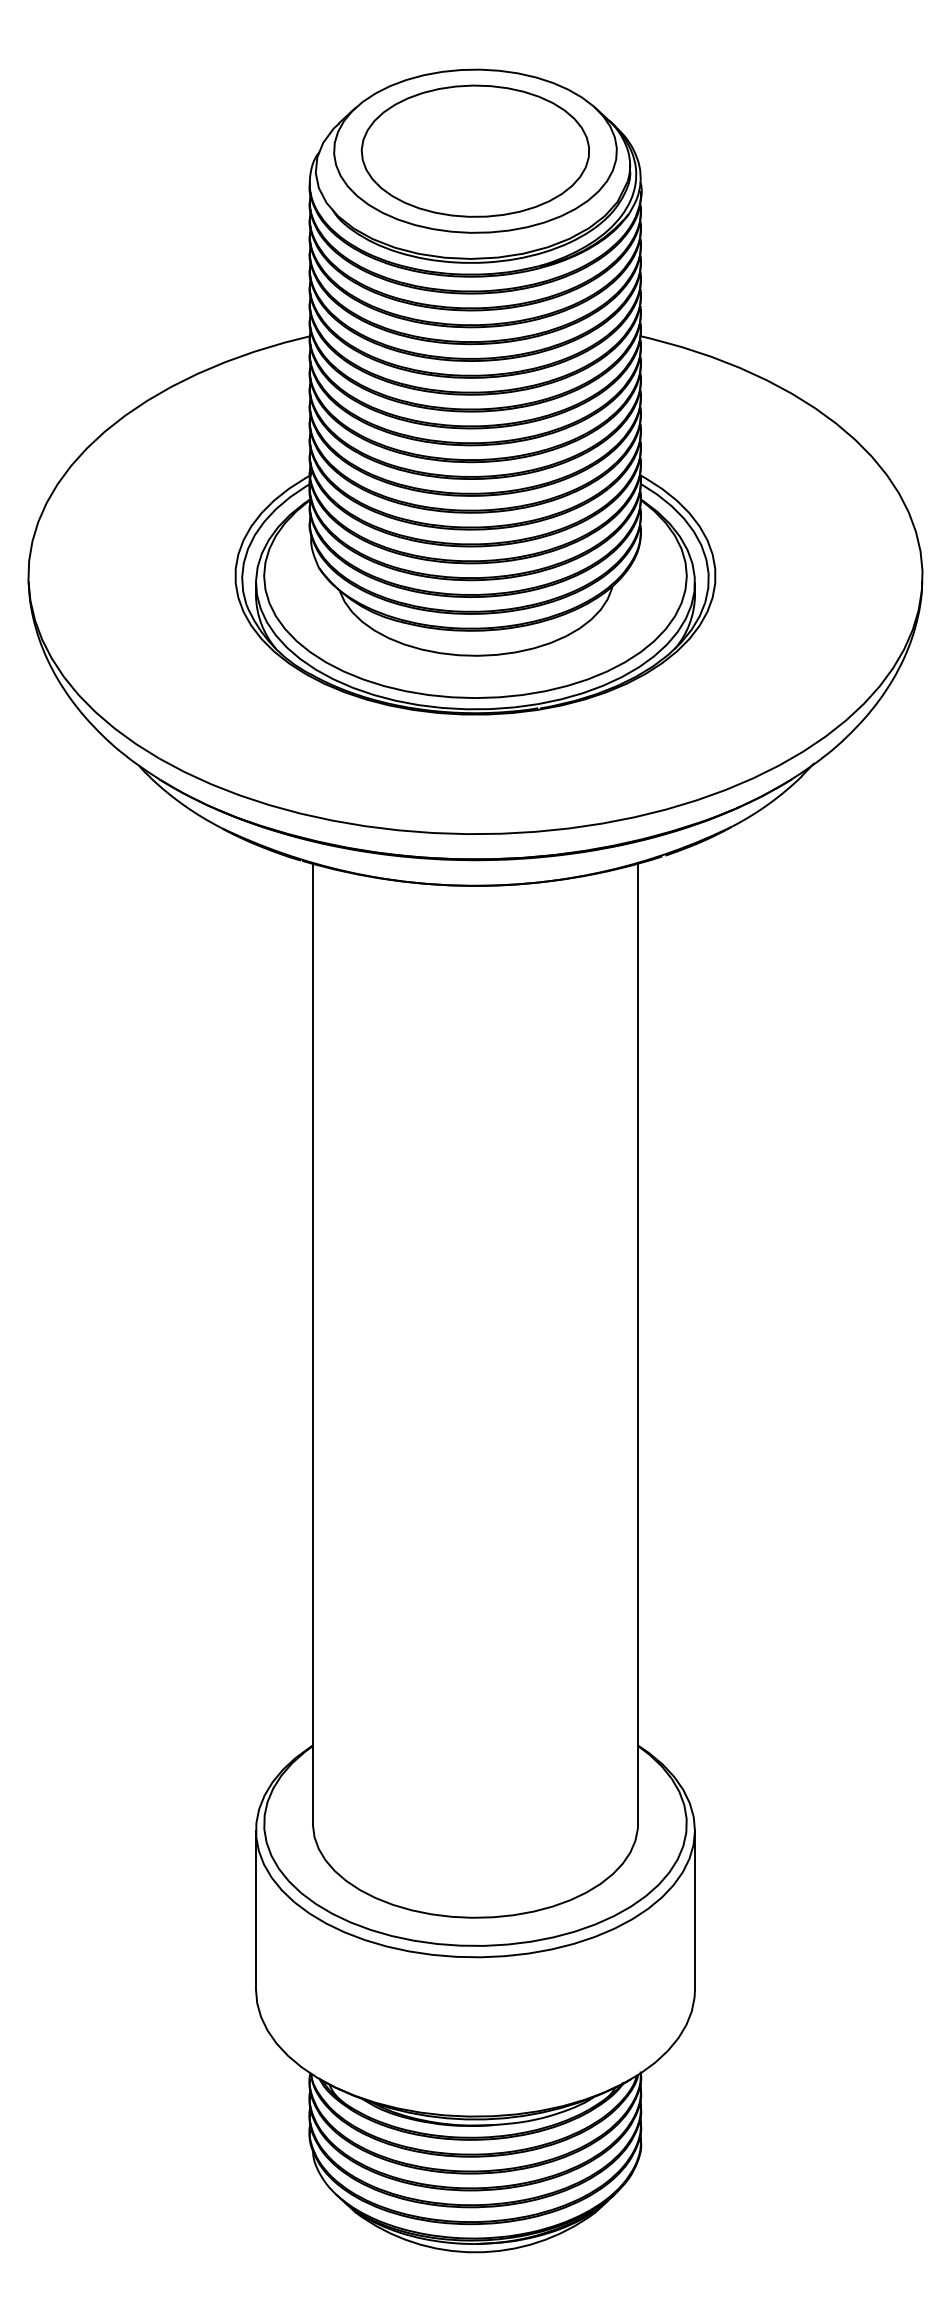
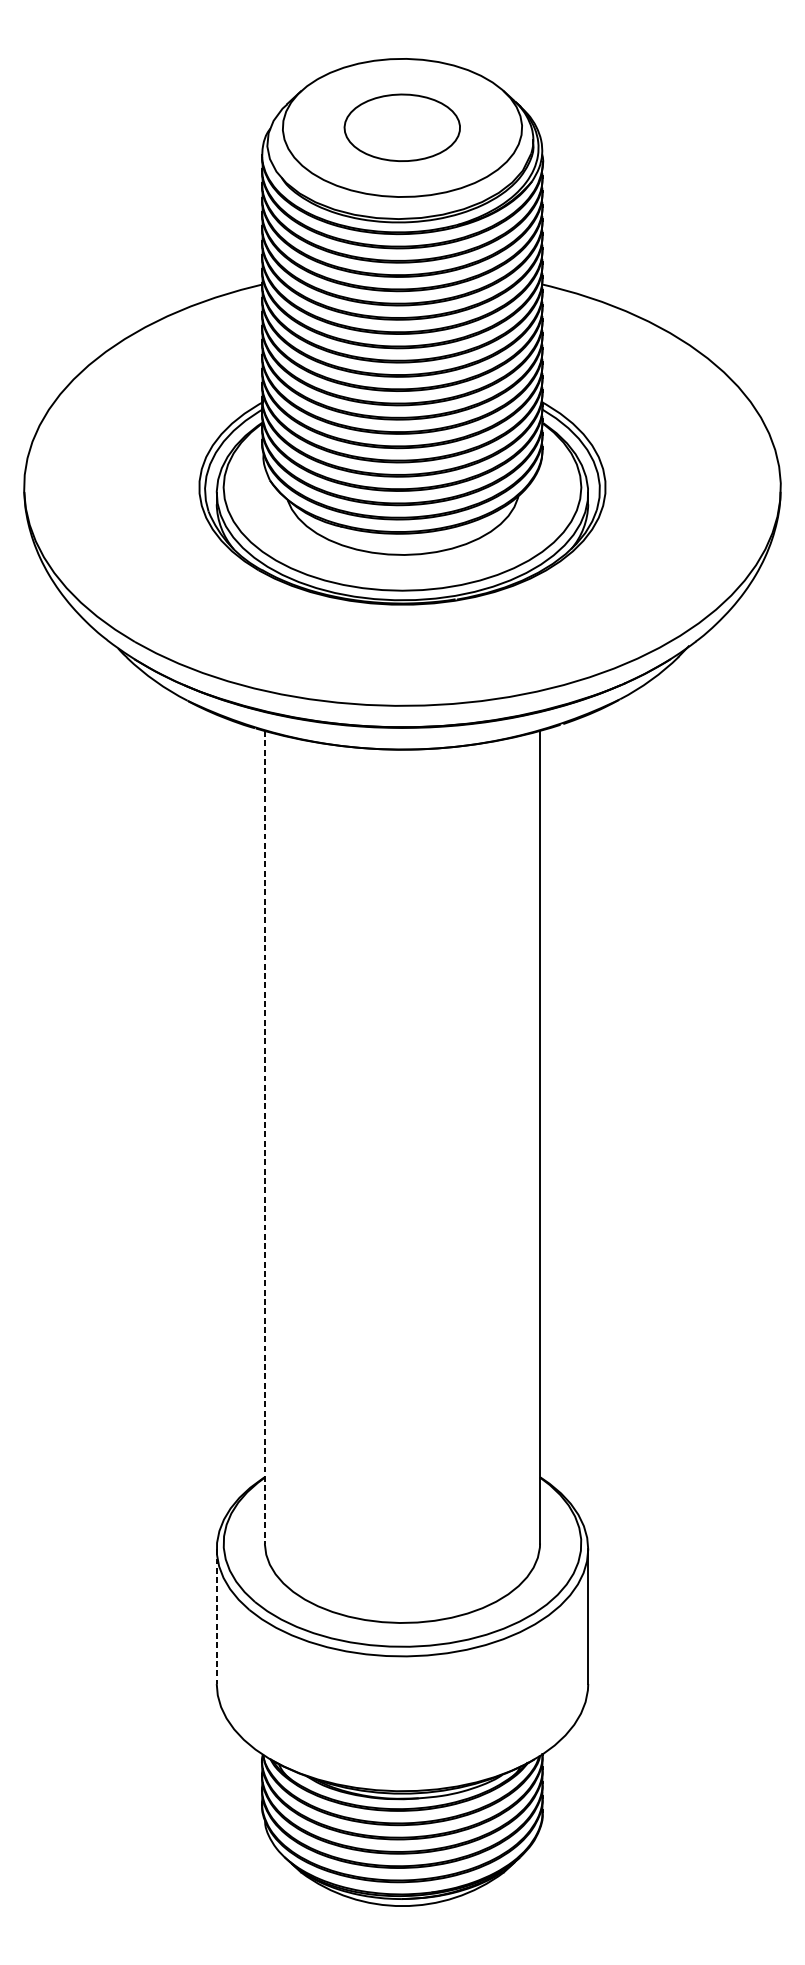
part: (474, 150) -> (401, 127), size x0.6
line: (312, 1344) -> (264, 1137), solid -> dashed
line: (256, 1910) -> (217, 1616), solid -> dashed

